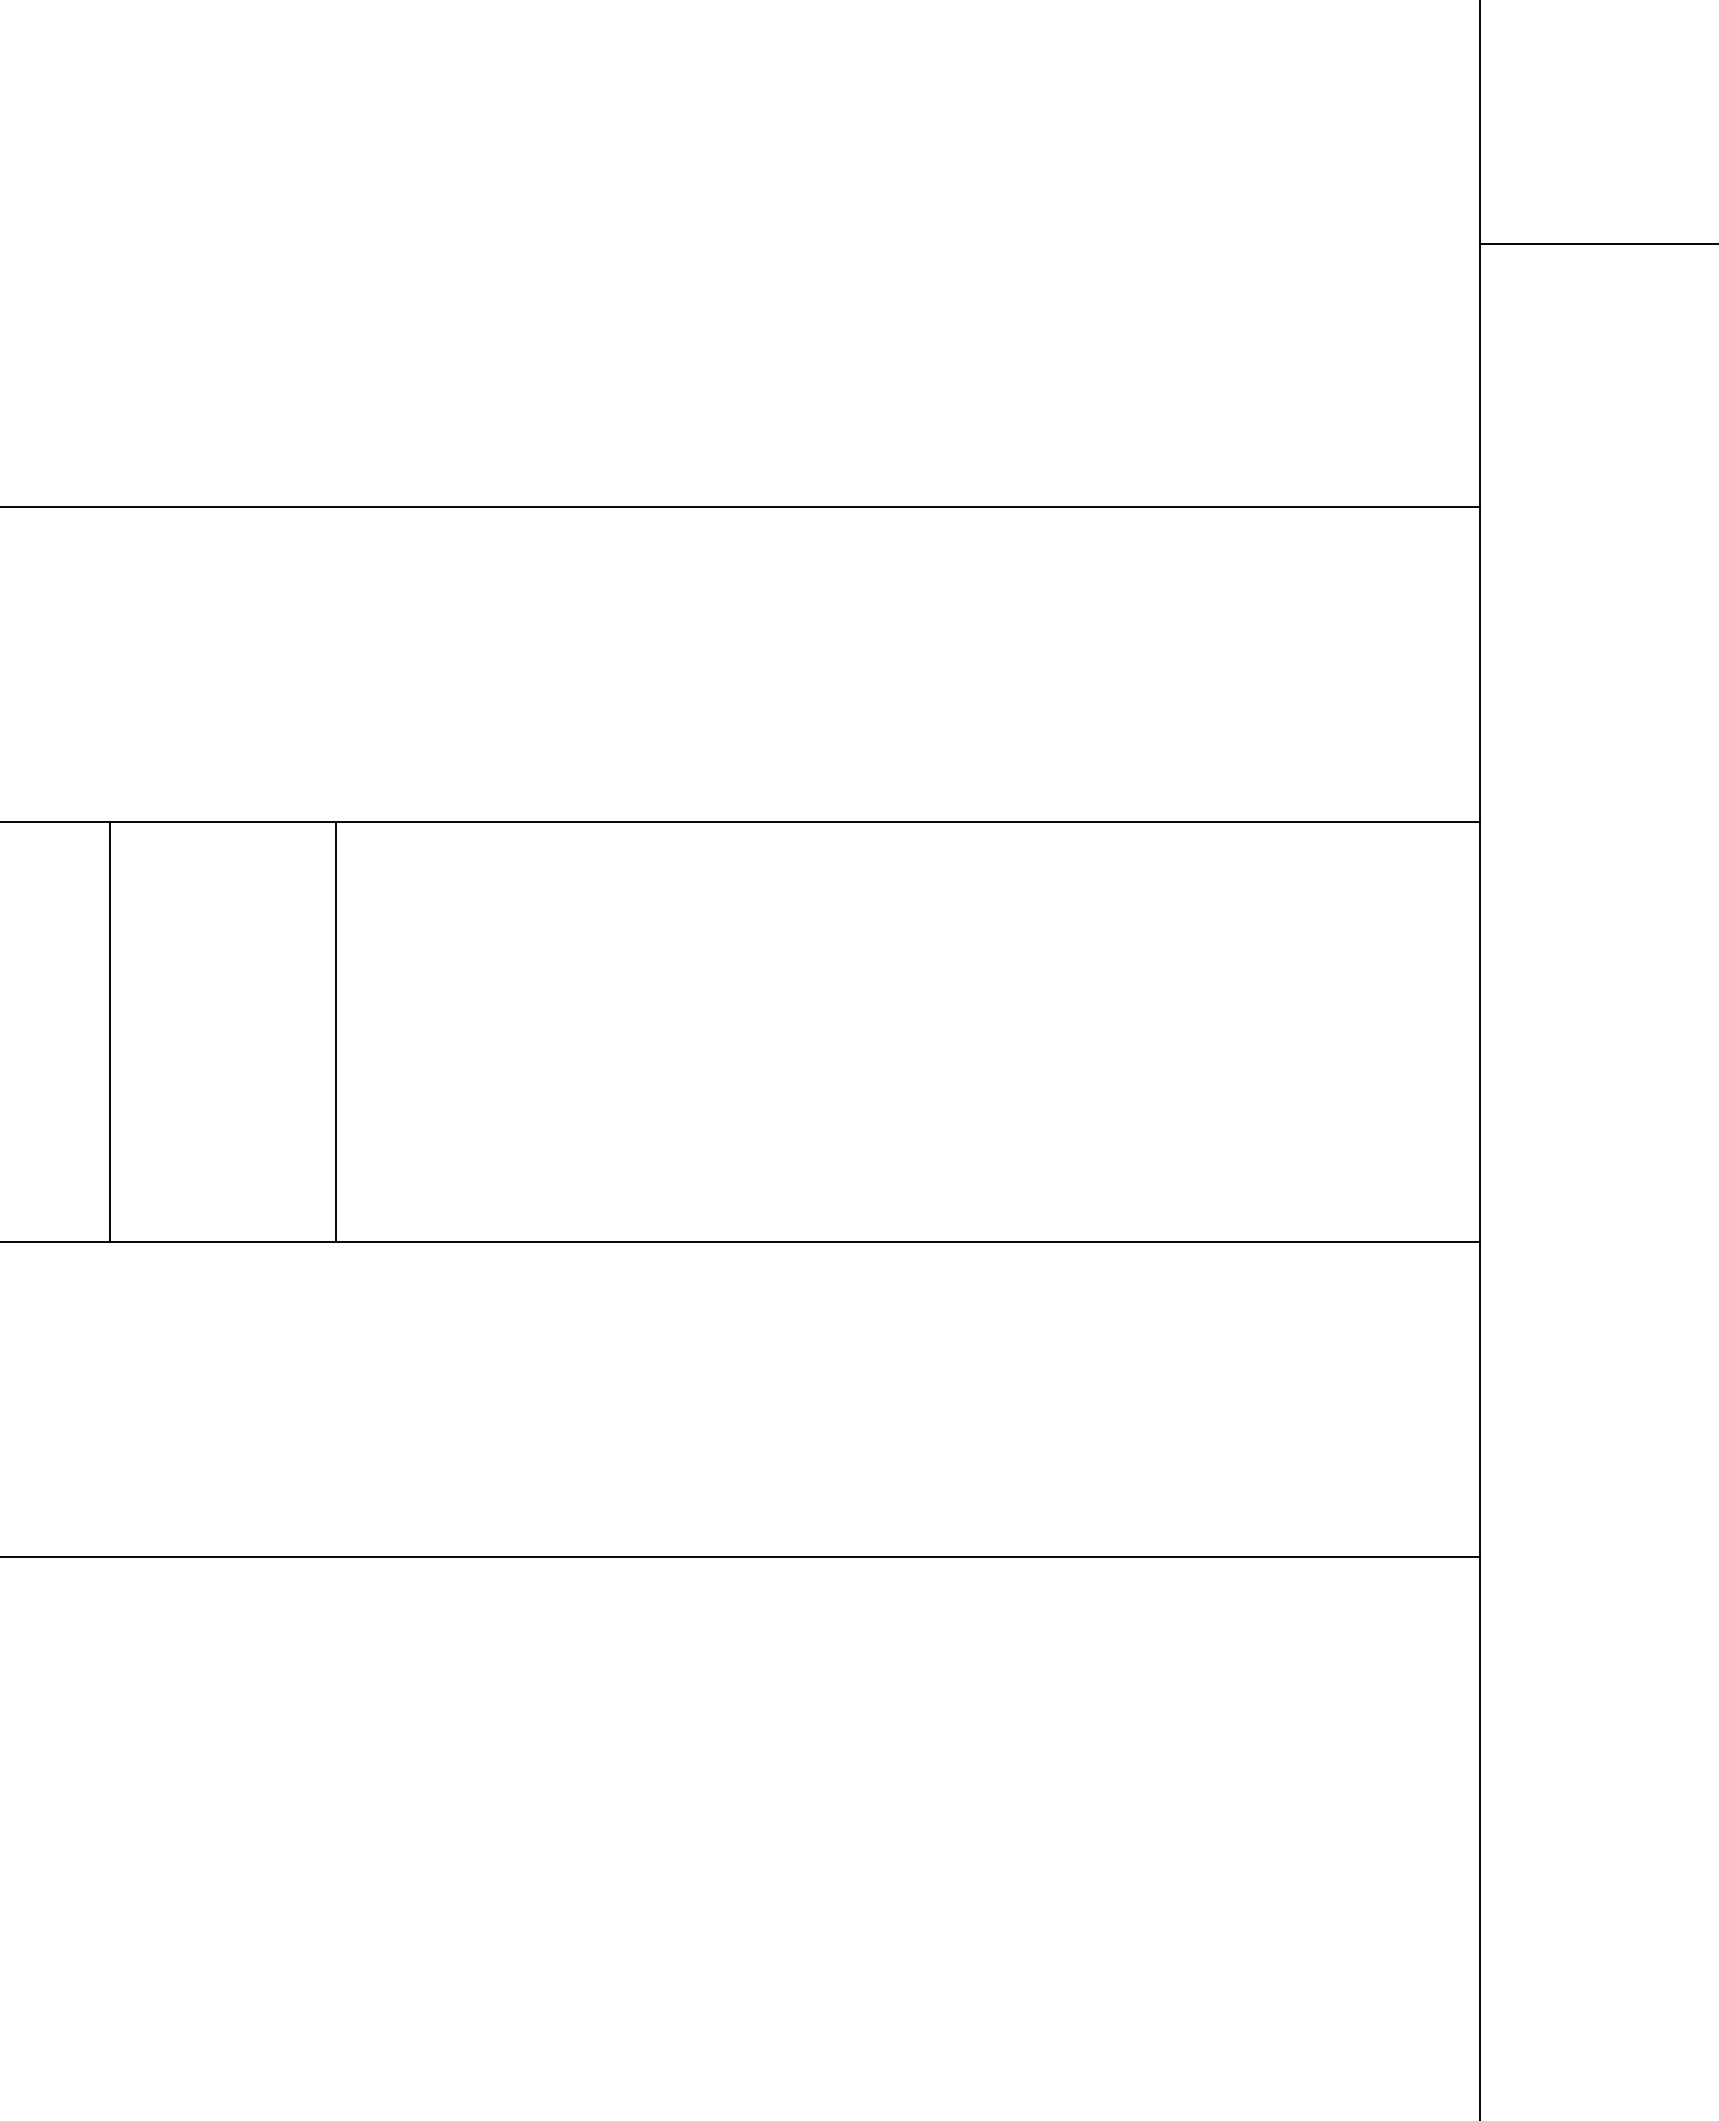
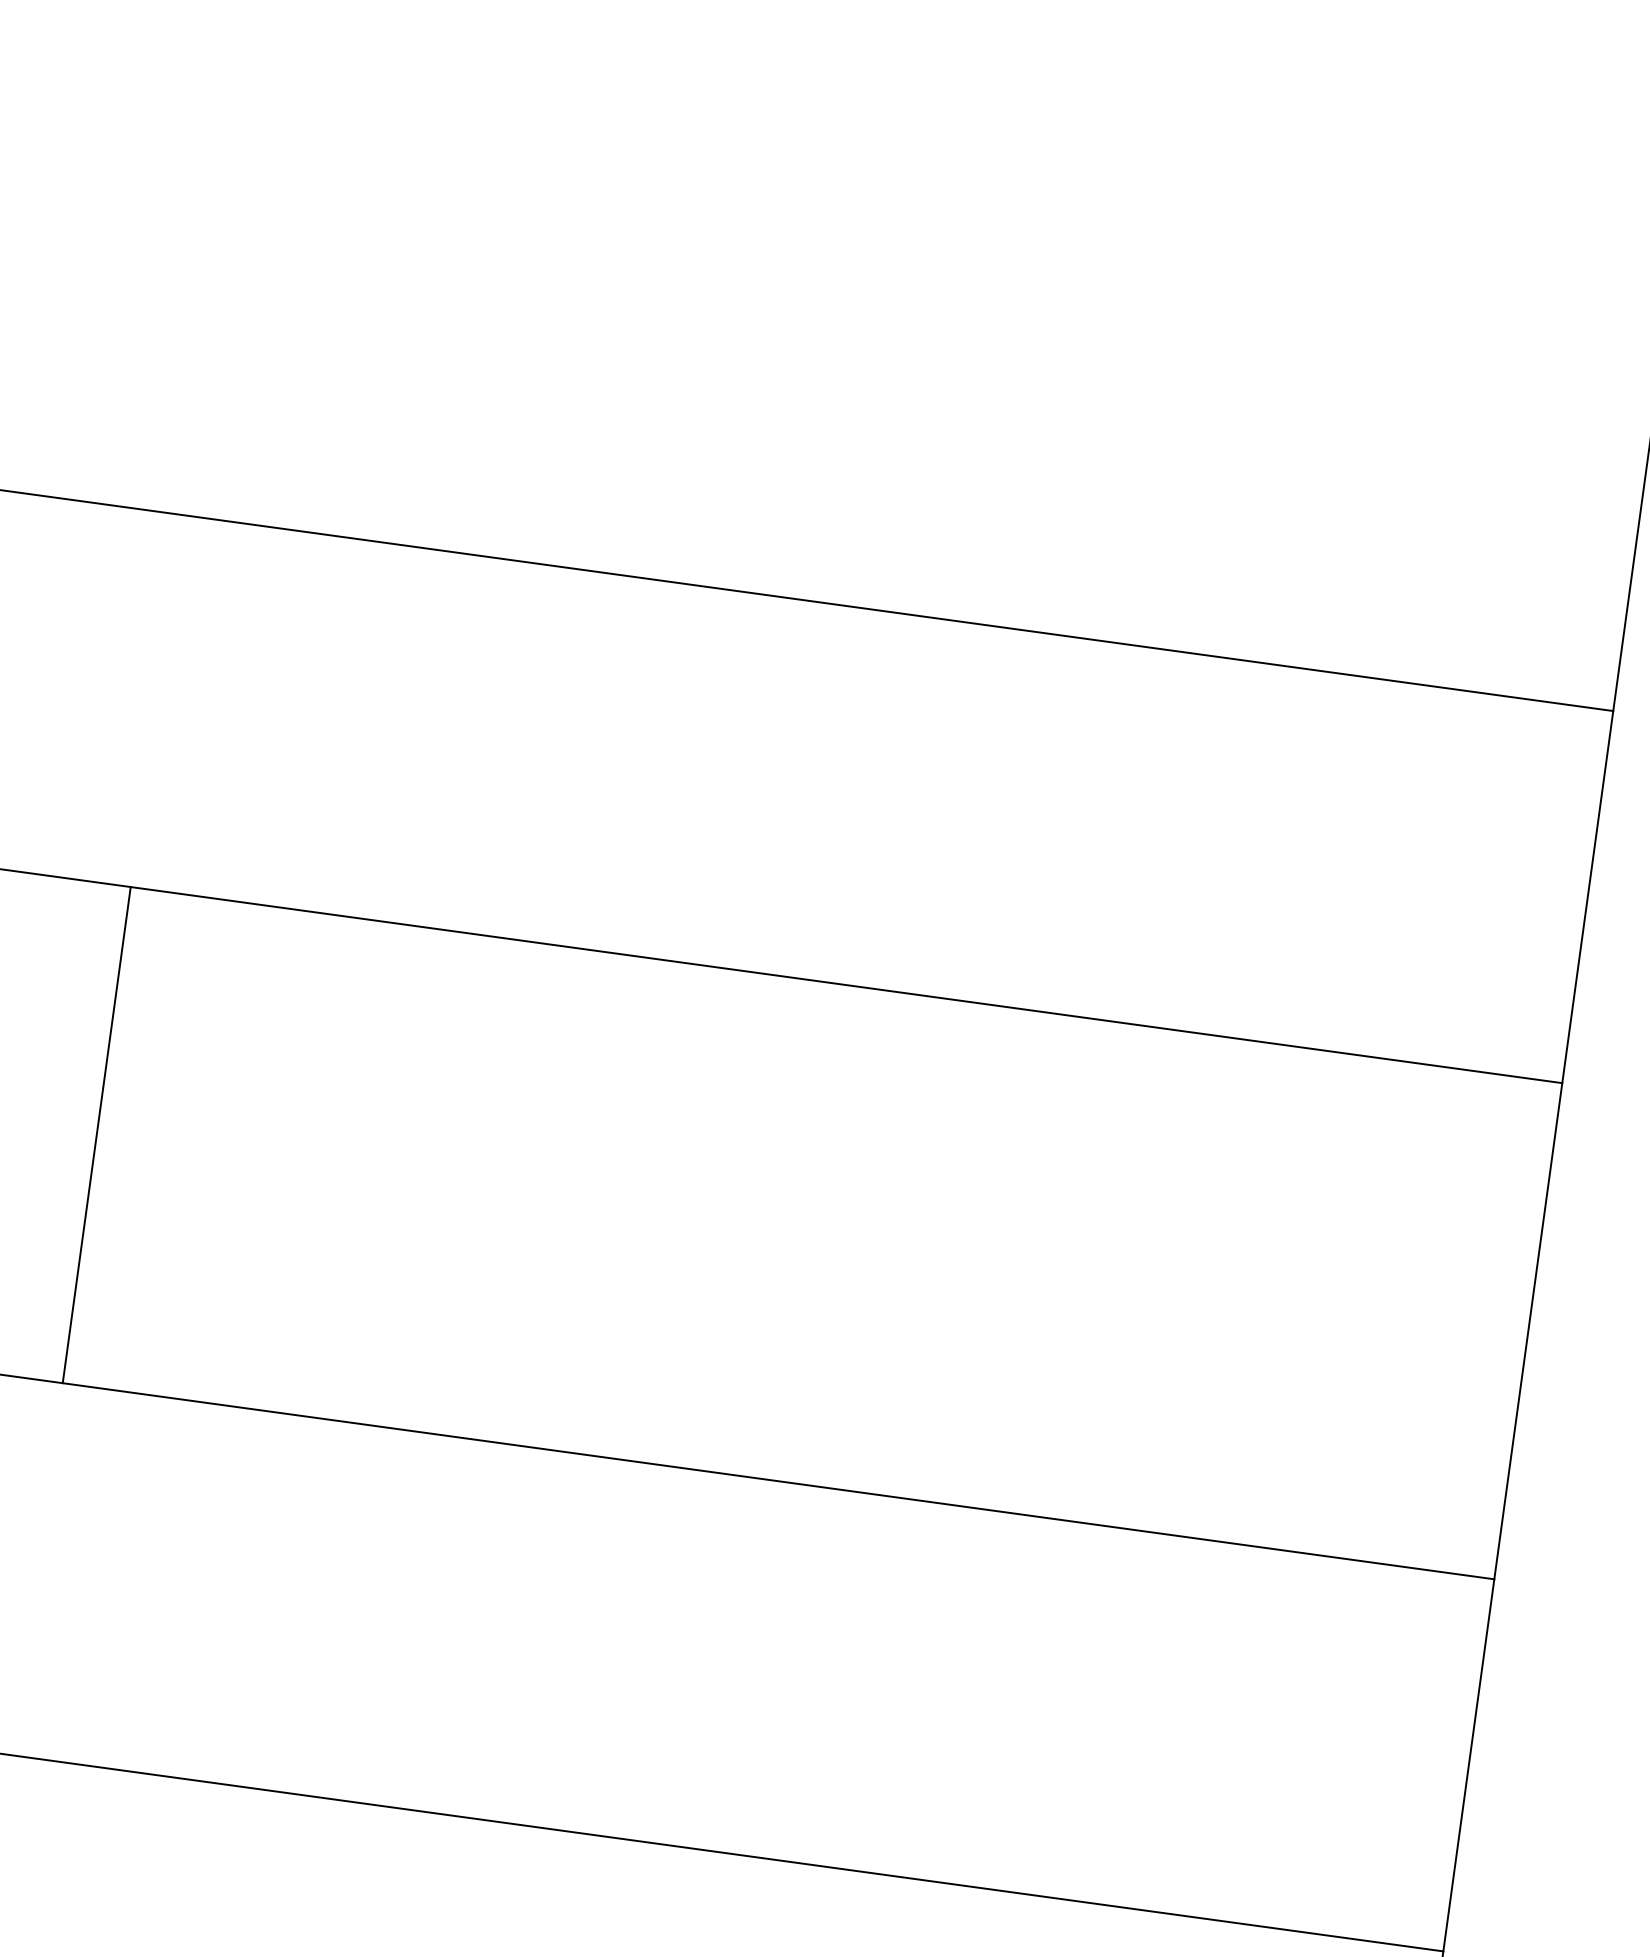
line: (336, 1032) -> (97, 1135), moved

